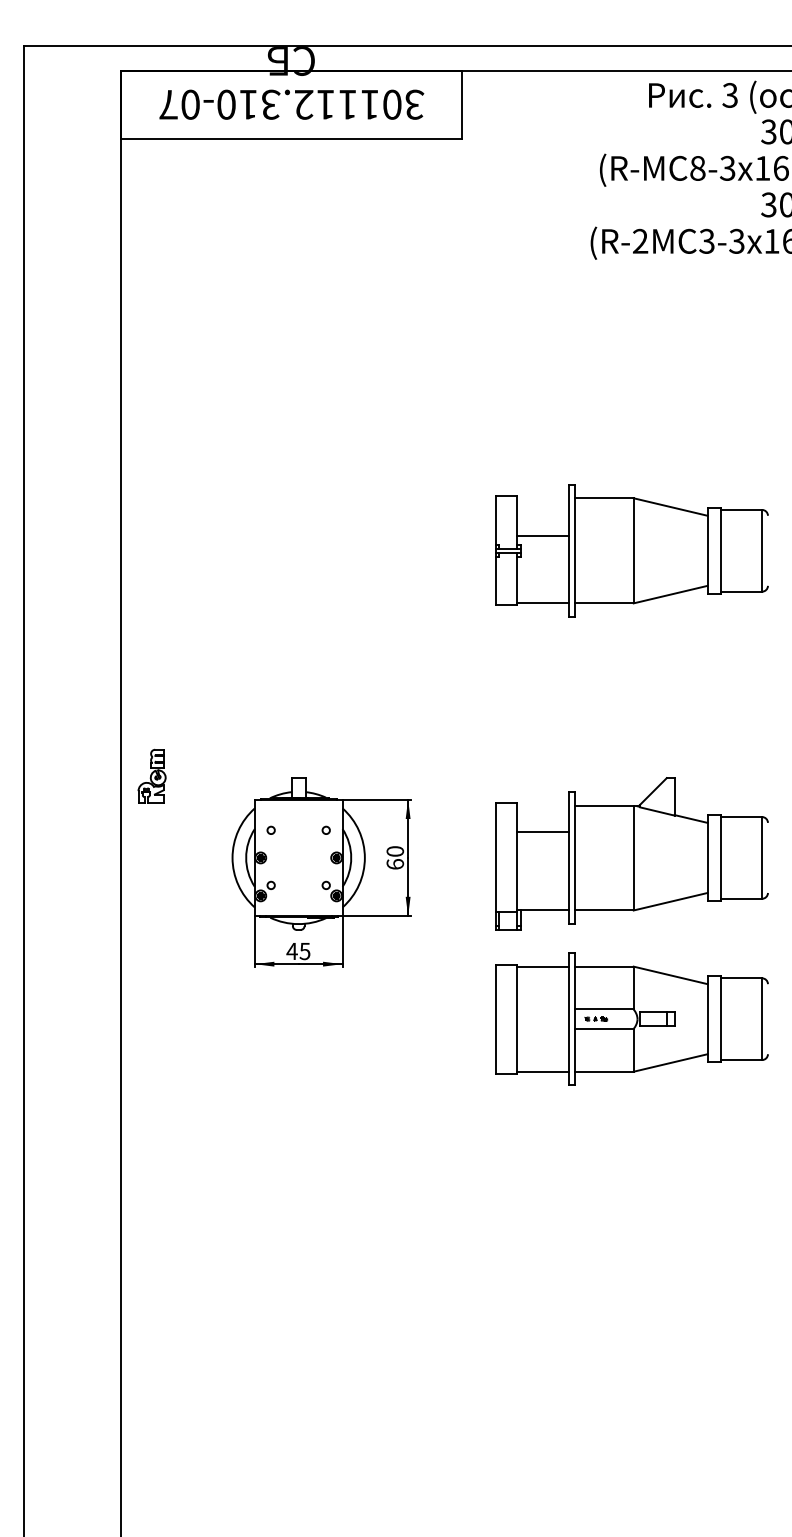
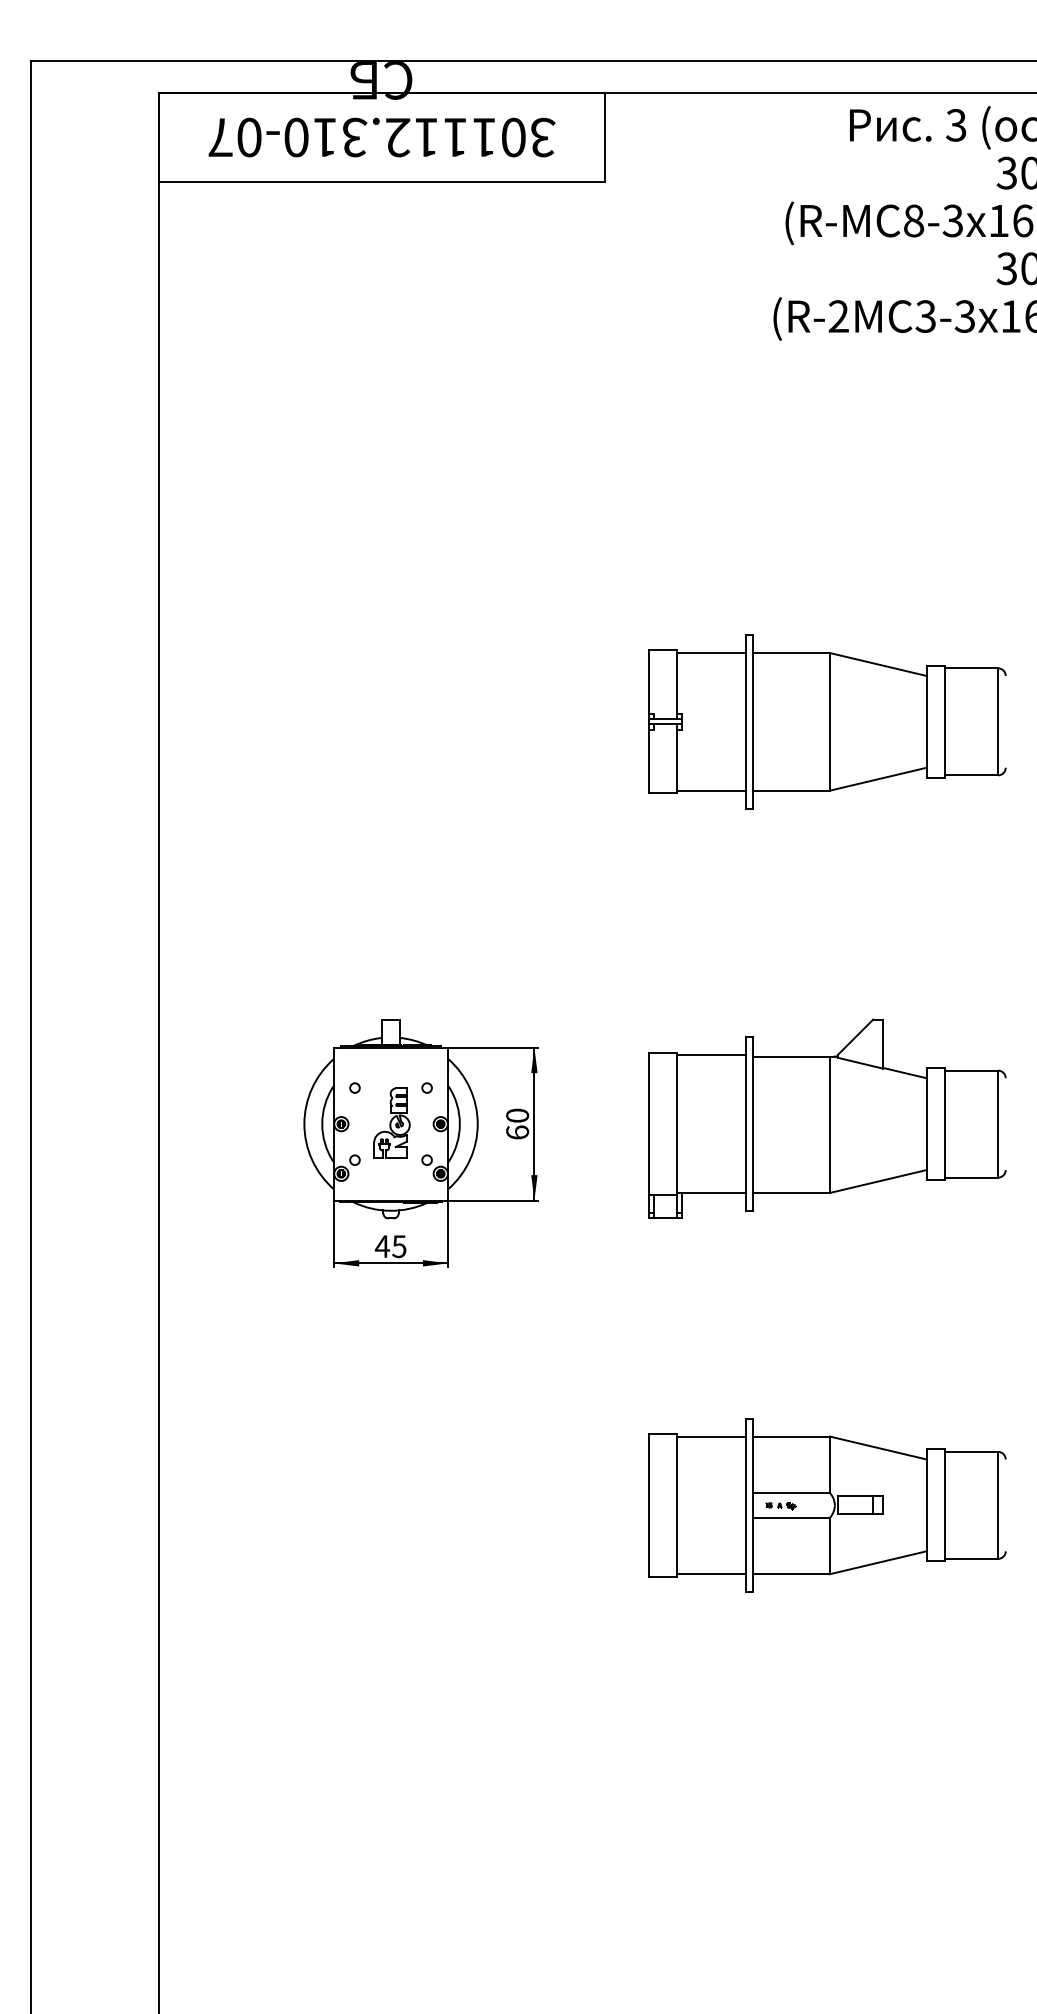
line: (542, 536) -> (710, 653), moved
part: (151, 775) -> (391, 1122), moved
line: (542, 832) -> (710, 1055), moved
part: (631, 1019) -> (827, 1505), moved

